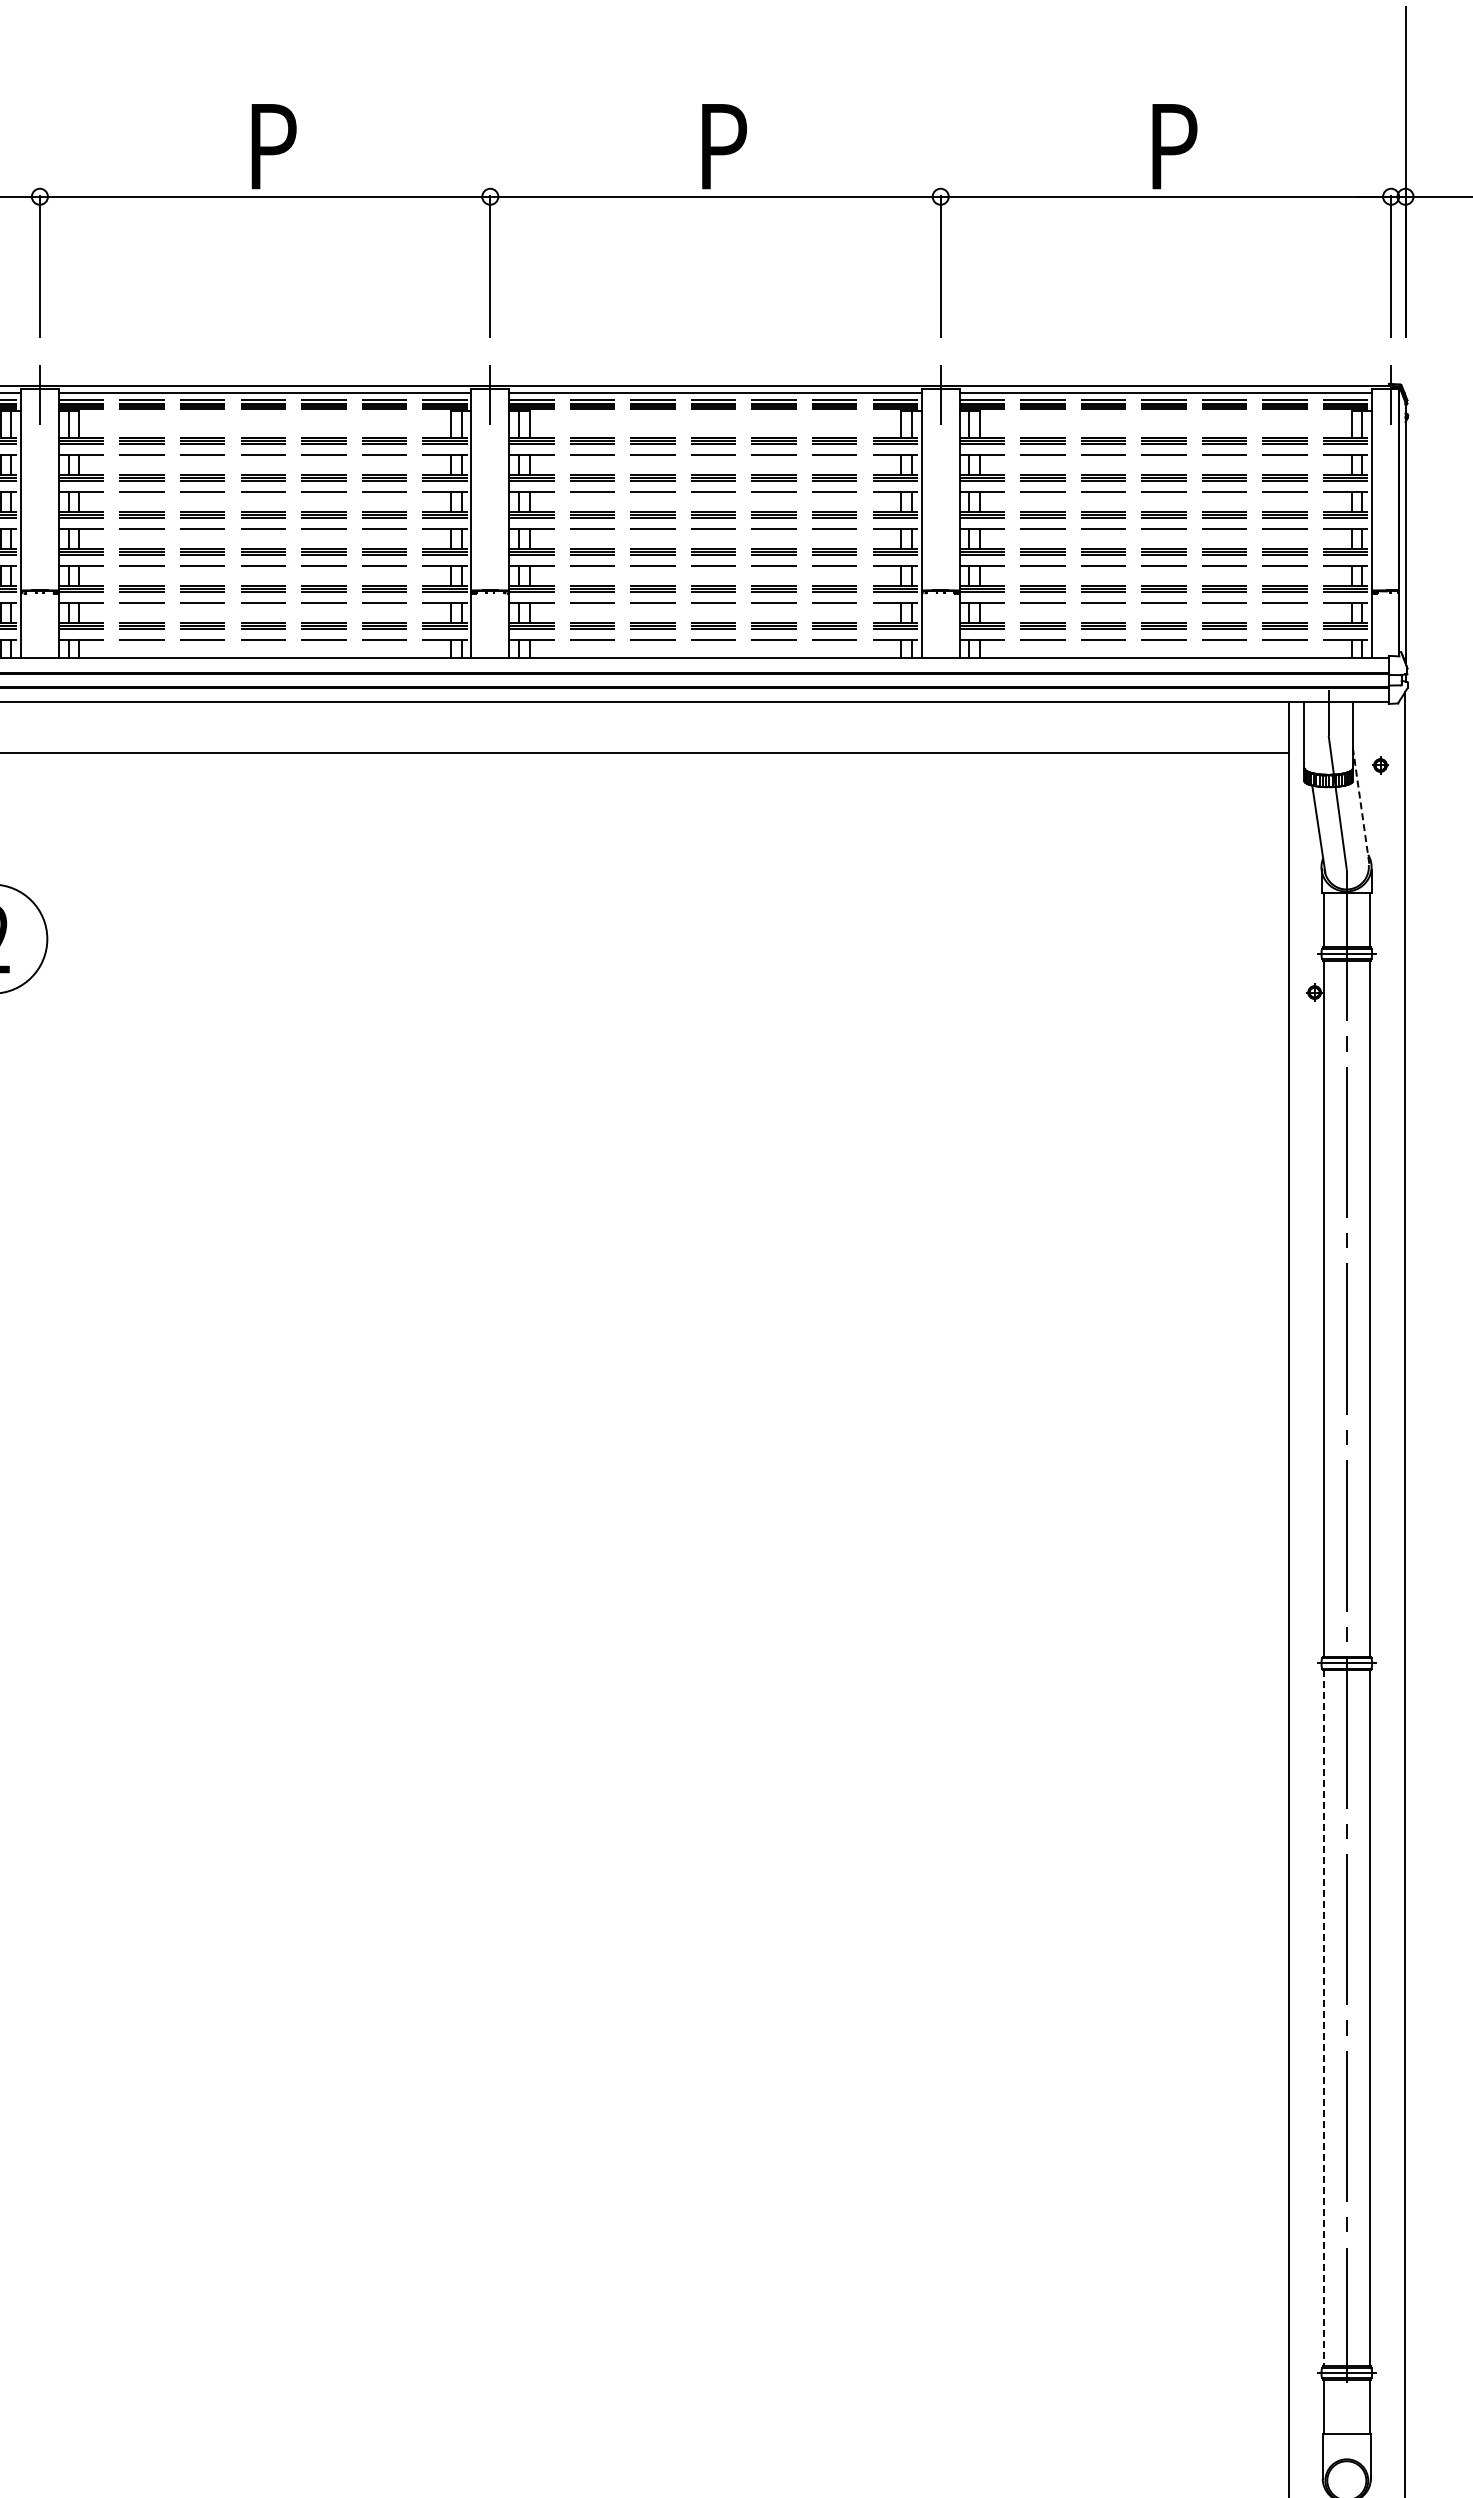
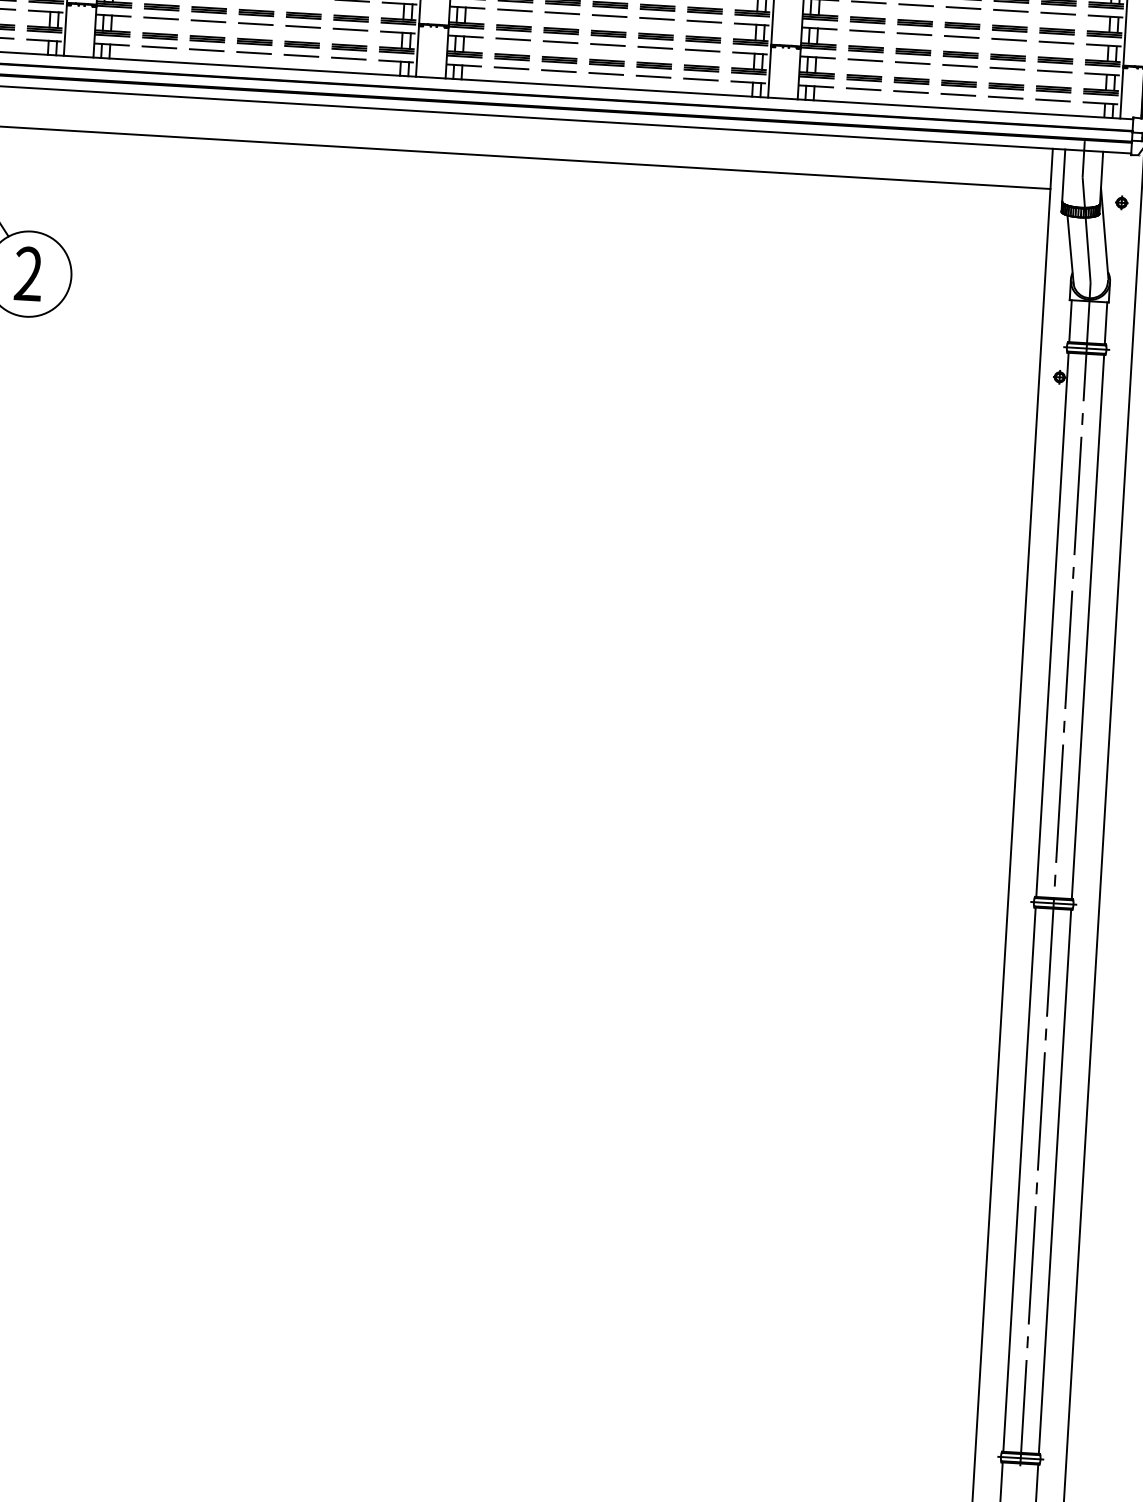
line: (1361, 805) -> (1105, 233), dashed -> solid
line: (1324, 2018) -> (1019, 1179), dashed -> solid

